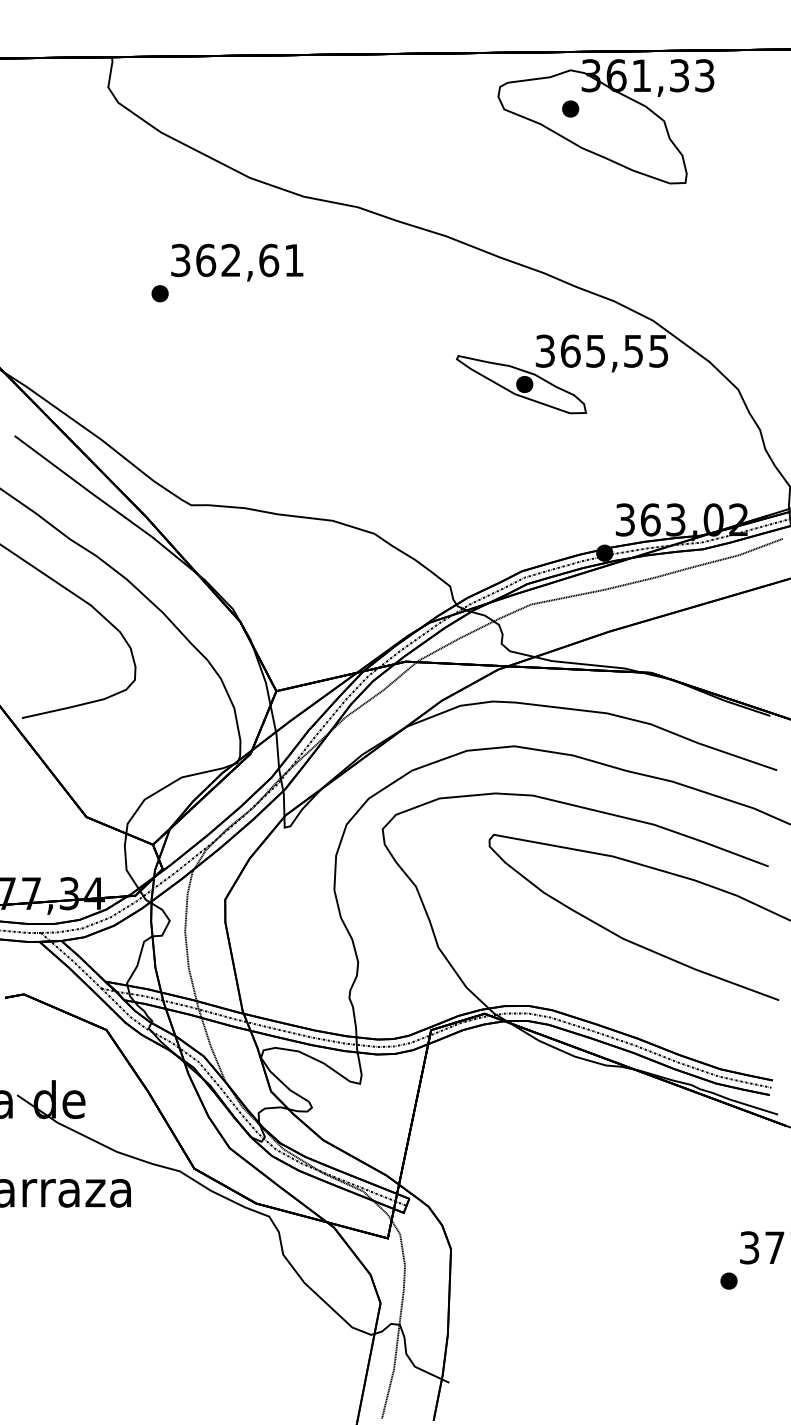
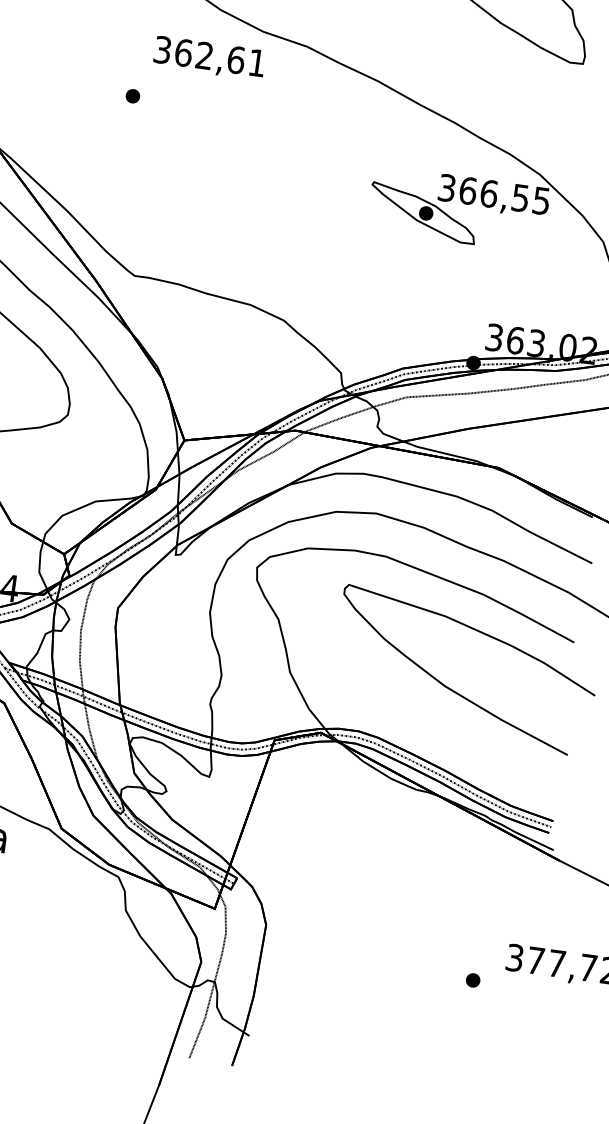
text: (237, 262) -> (209, 58), moved
text: (595, 350) -> (488, 193), 365,55 -> 366,55
part: (728, 1280) -> (472, 979), moved

